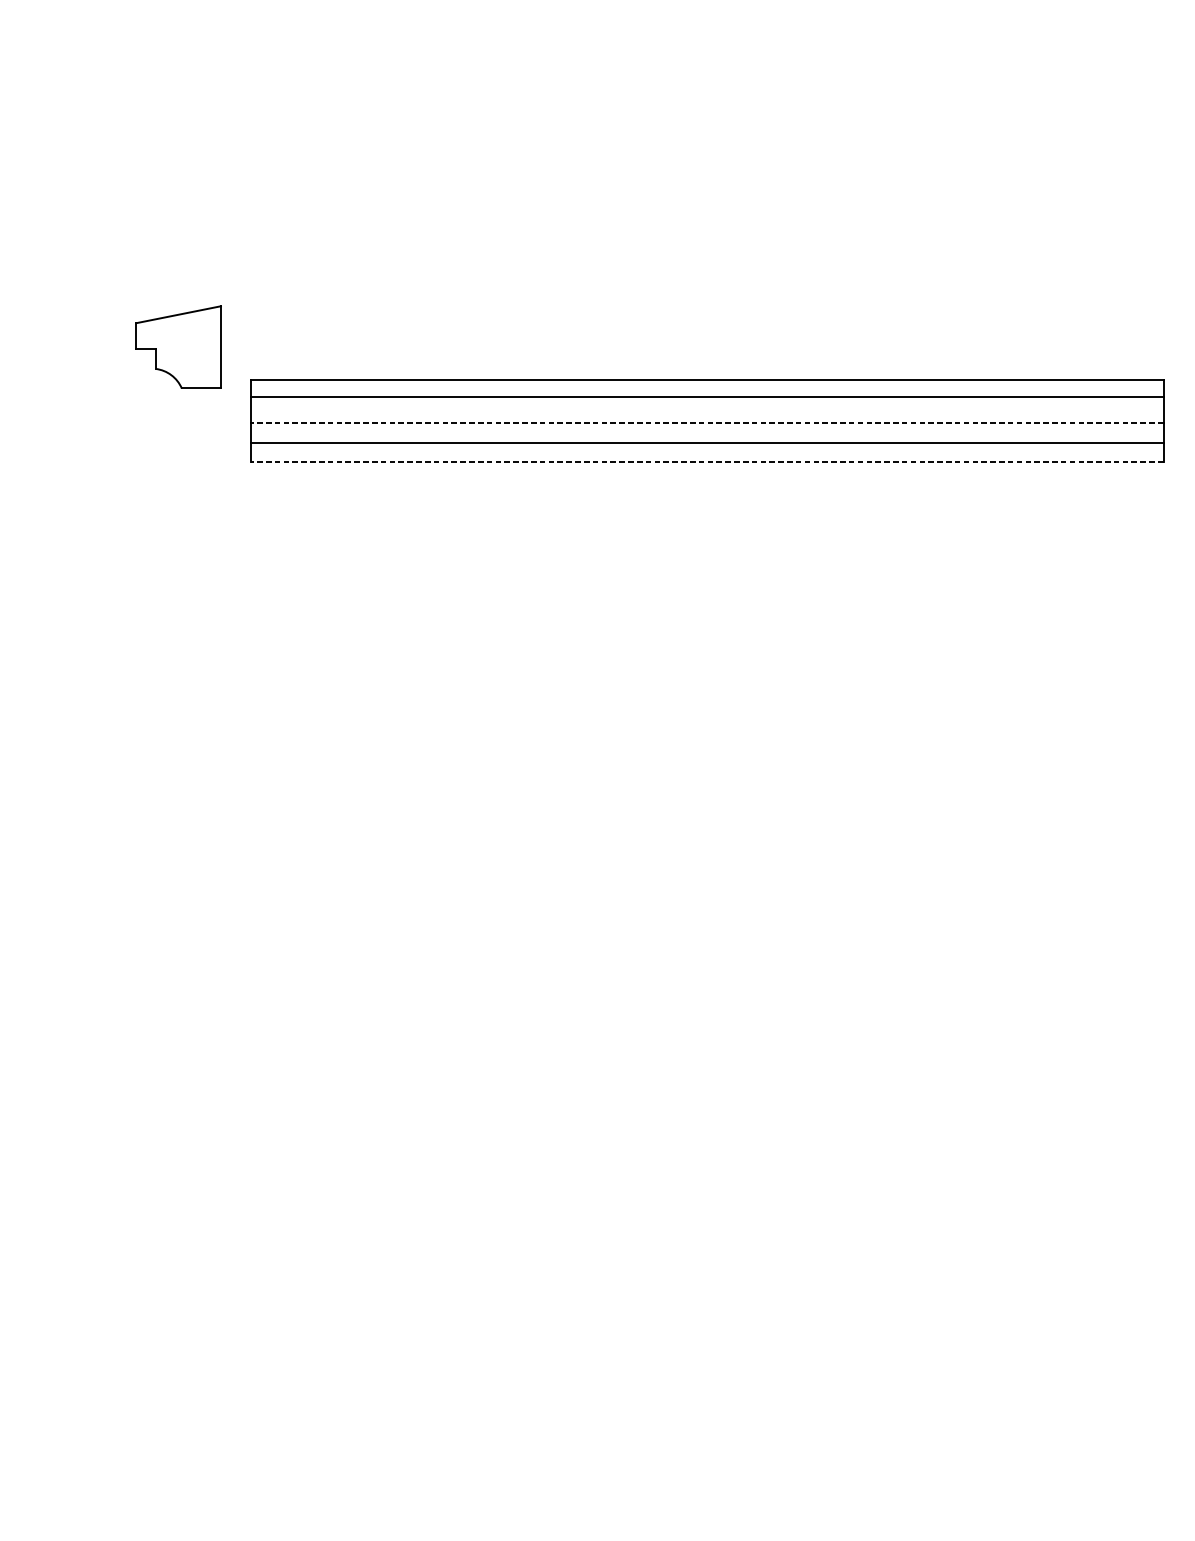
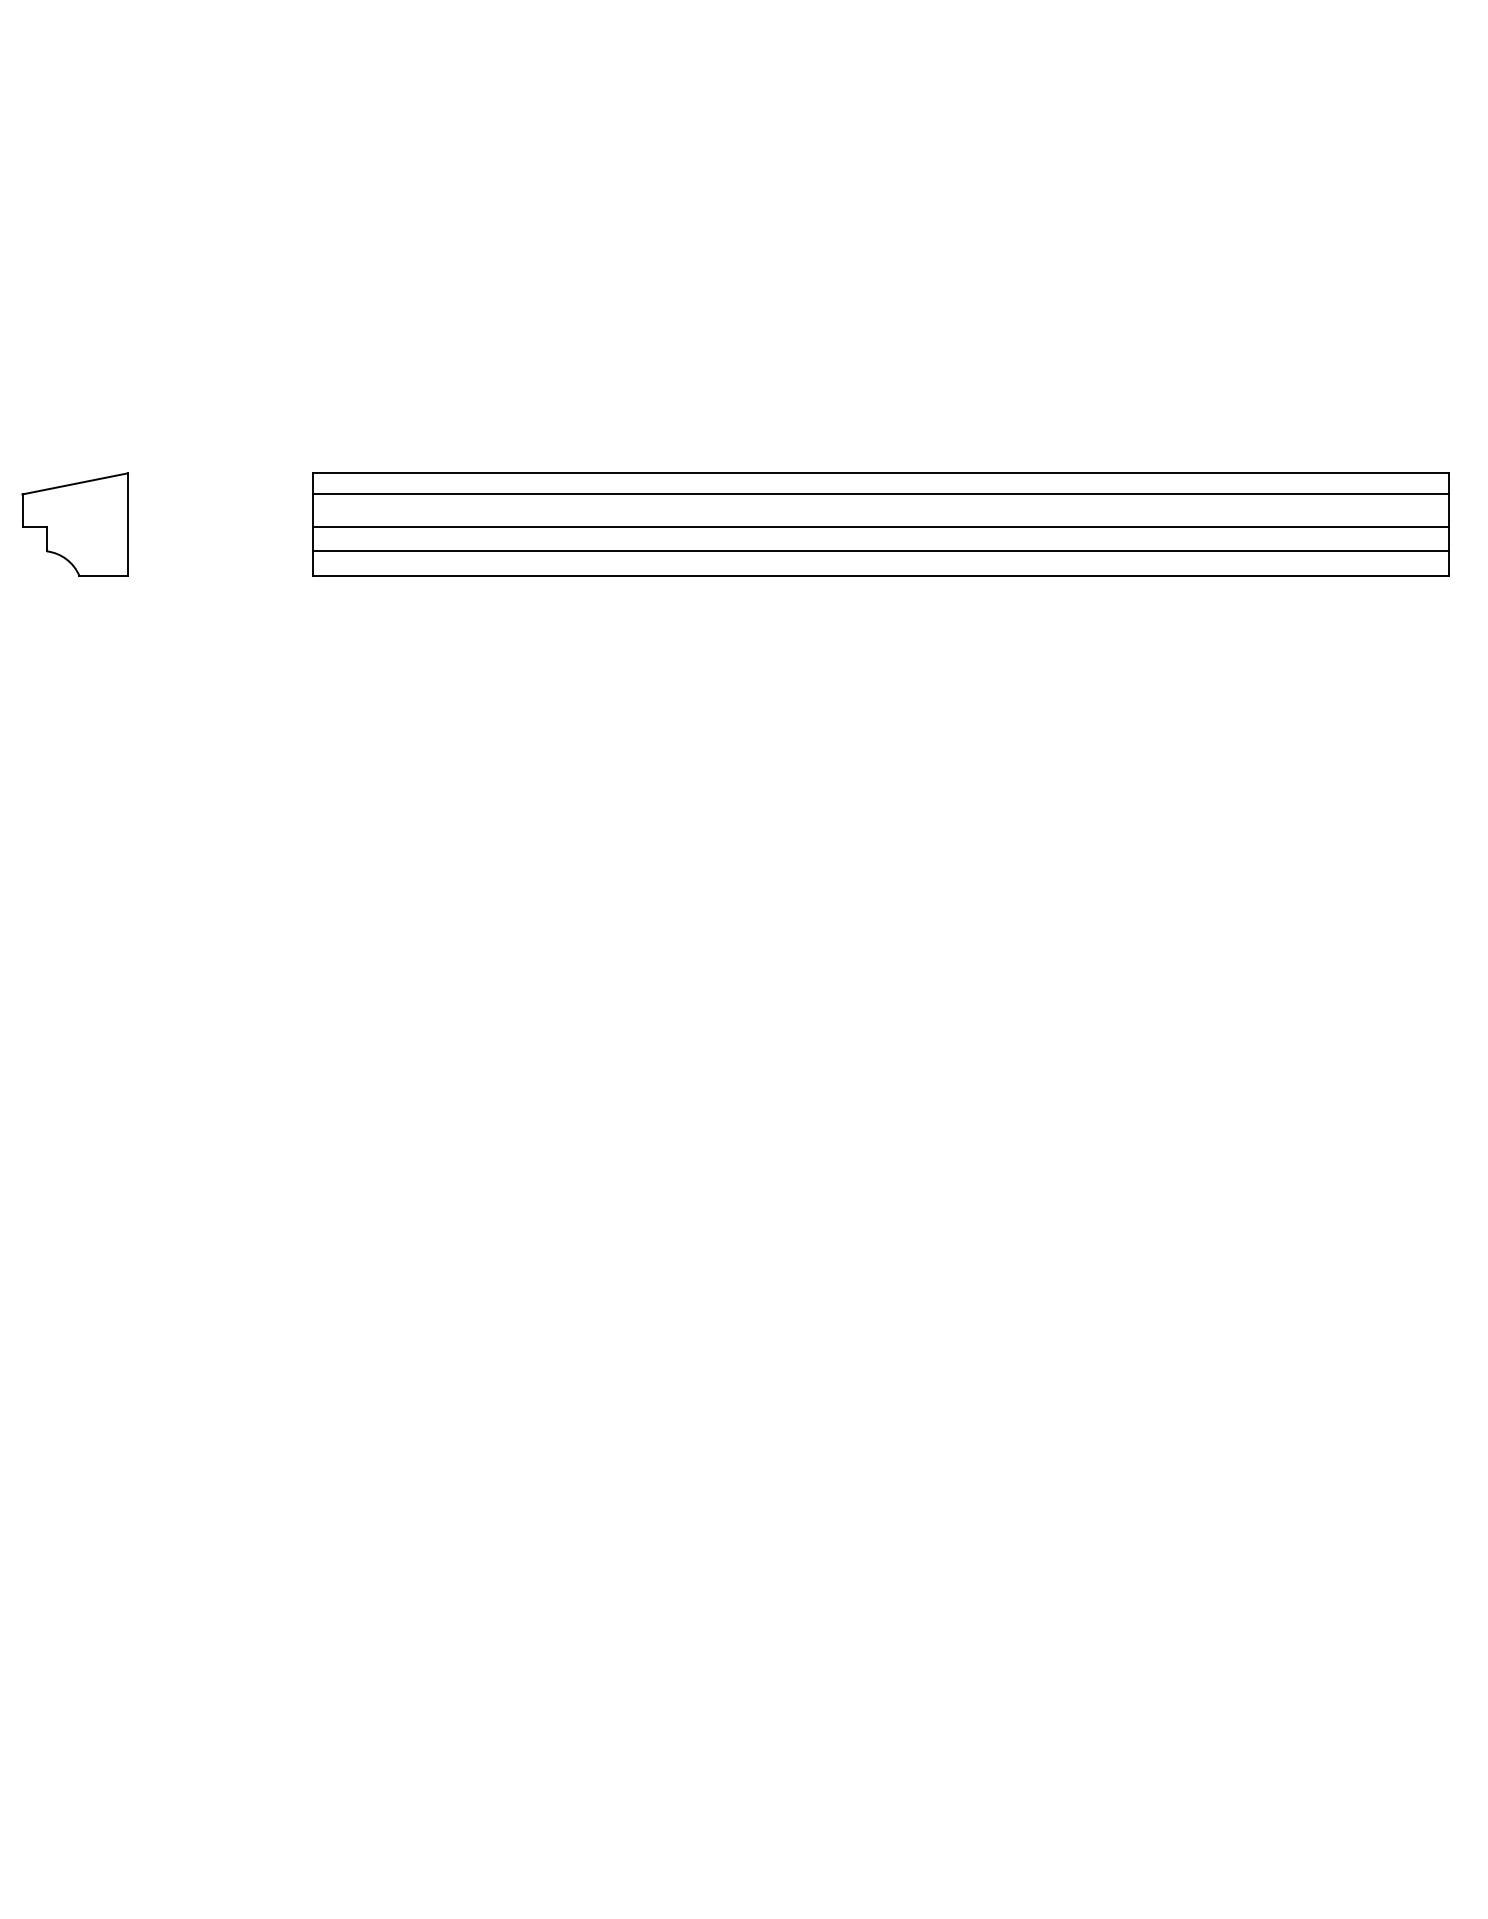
part: (177, 347) -> (74, 524), moved
line: (707, 422) -> (880, 526), dashed -> solid
line: (707, 462) -> (880, 575), dashed -> solid

